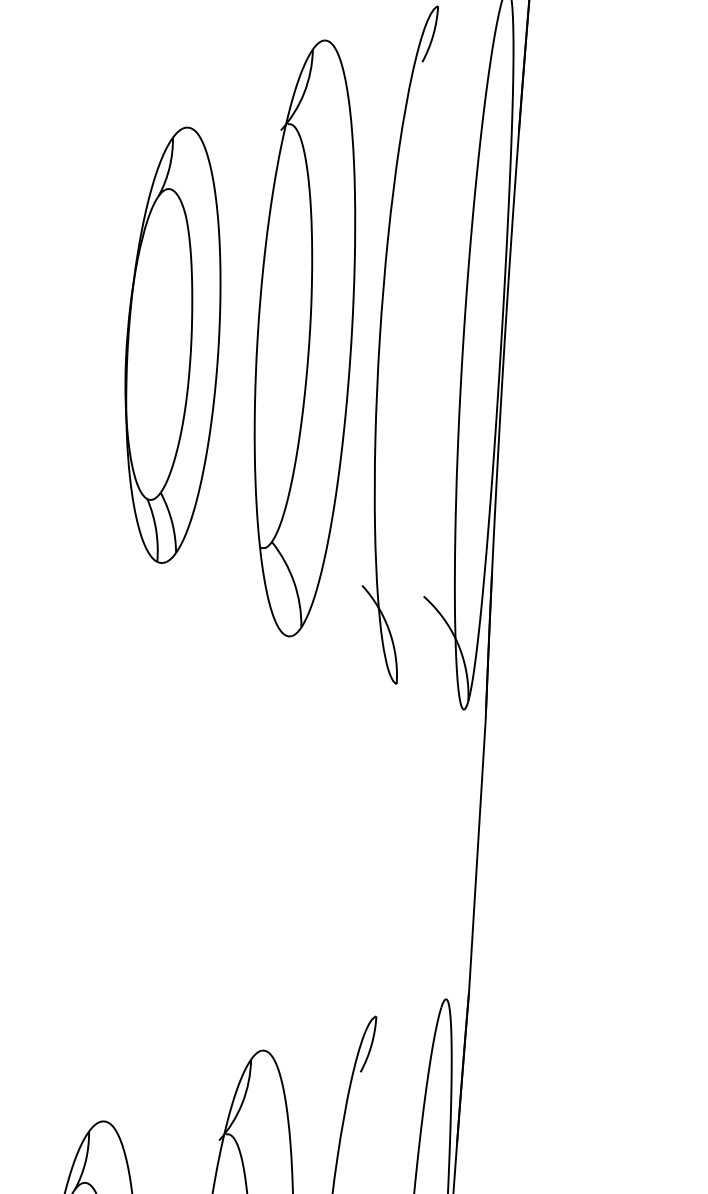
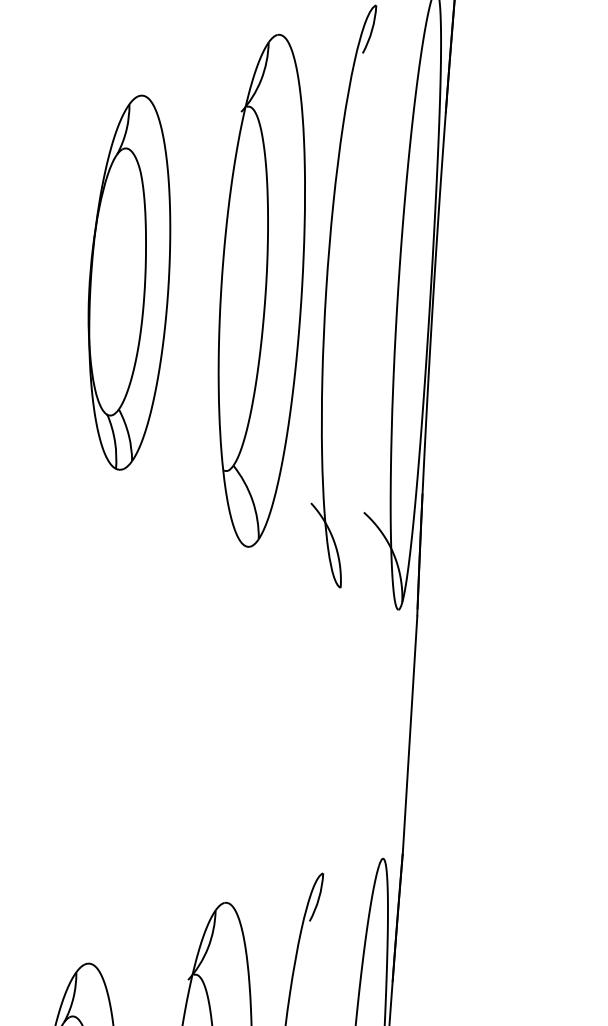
part: (173, 345) -> (129, 282), moved

